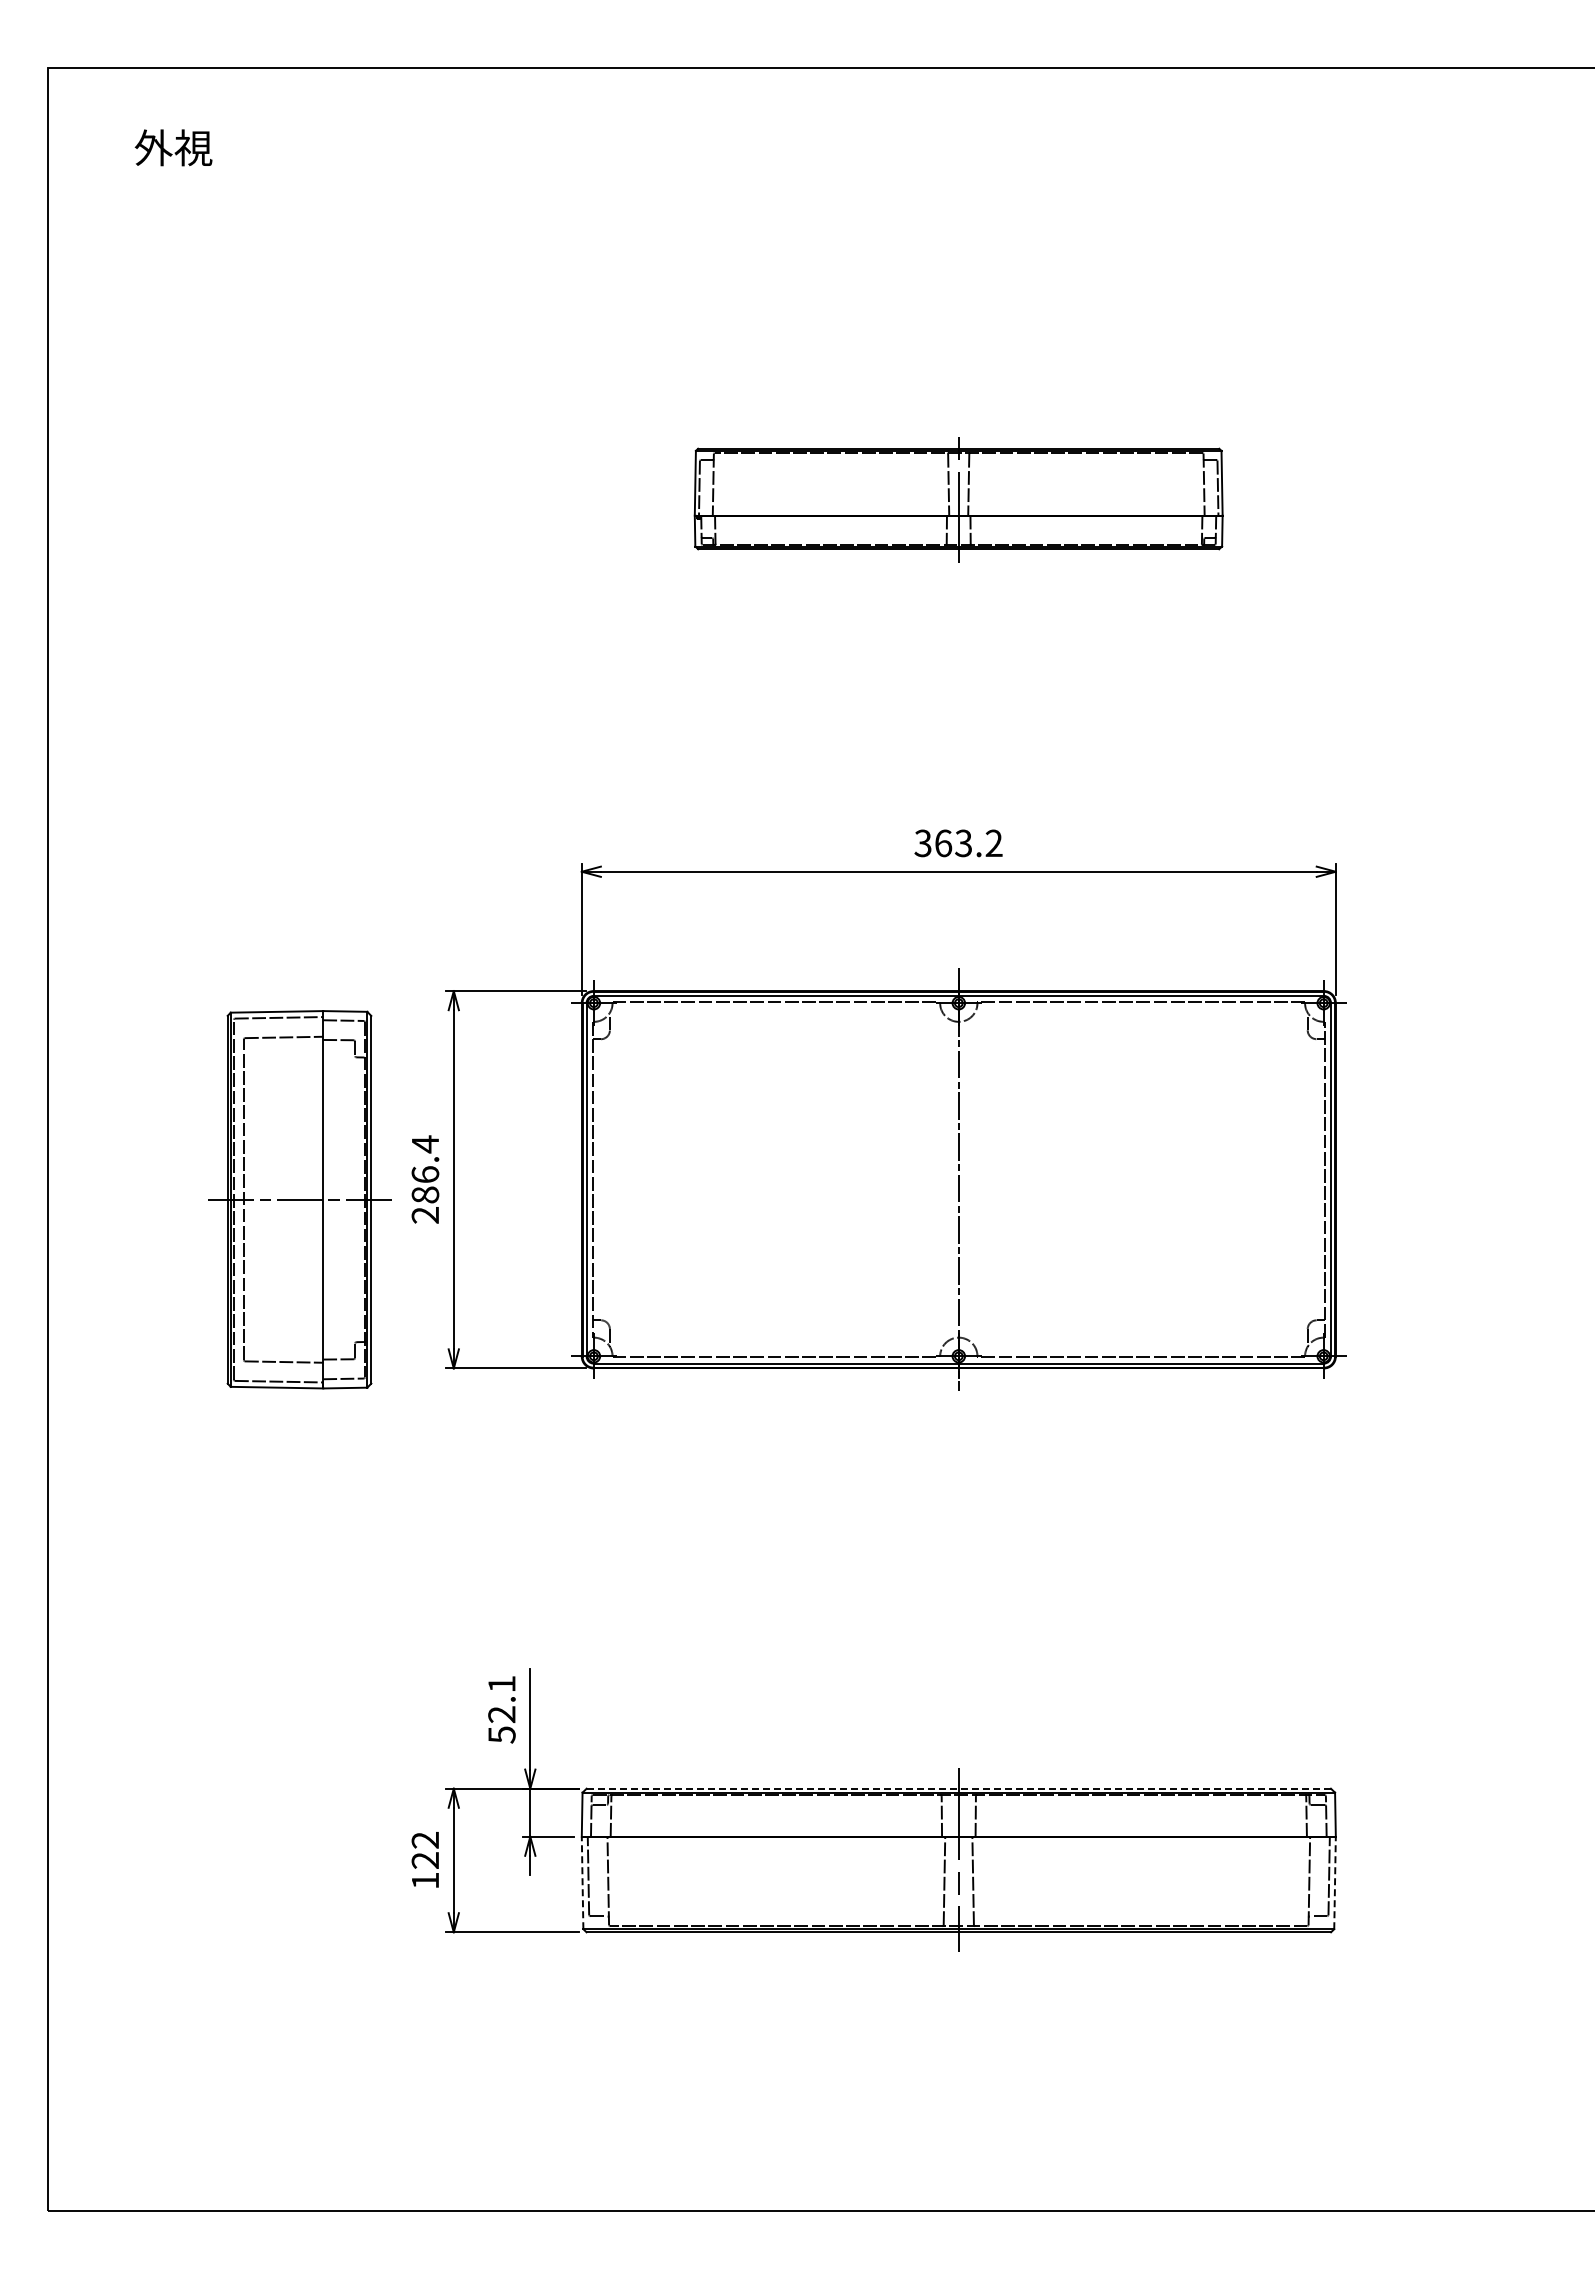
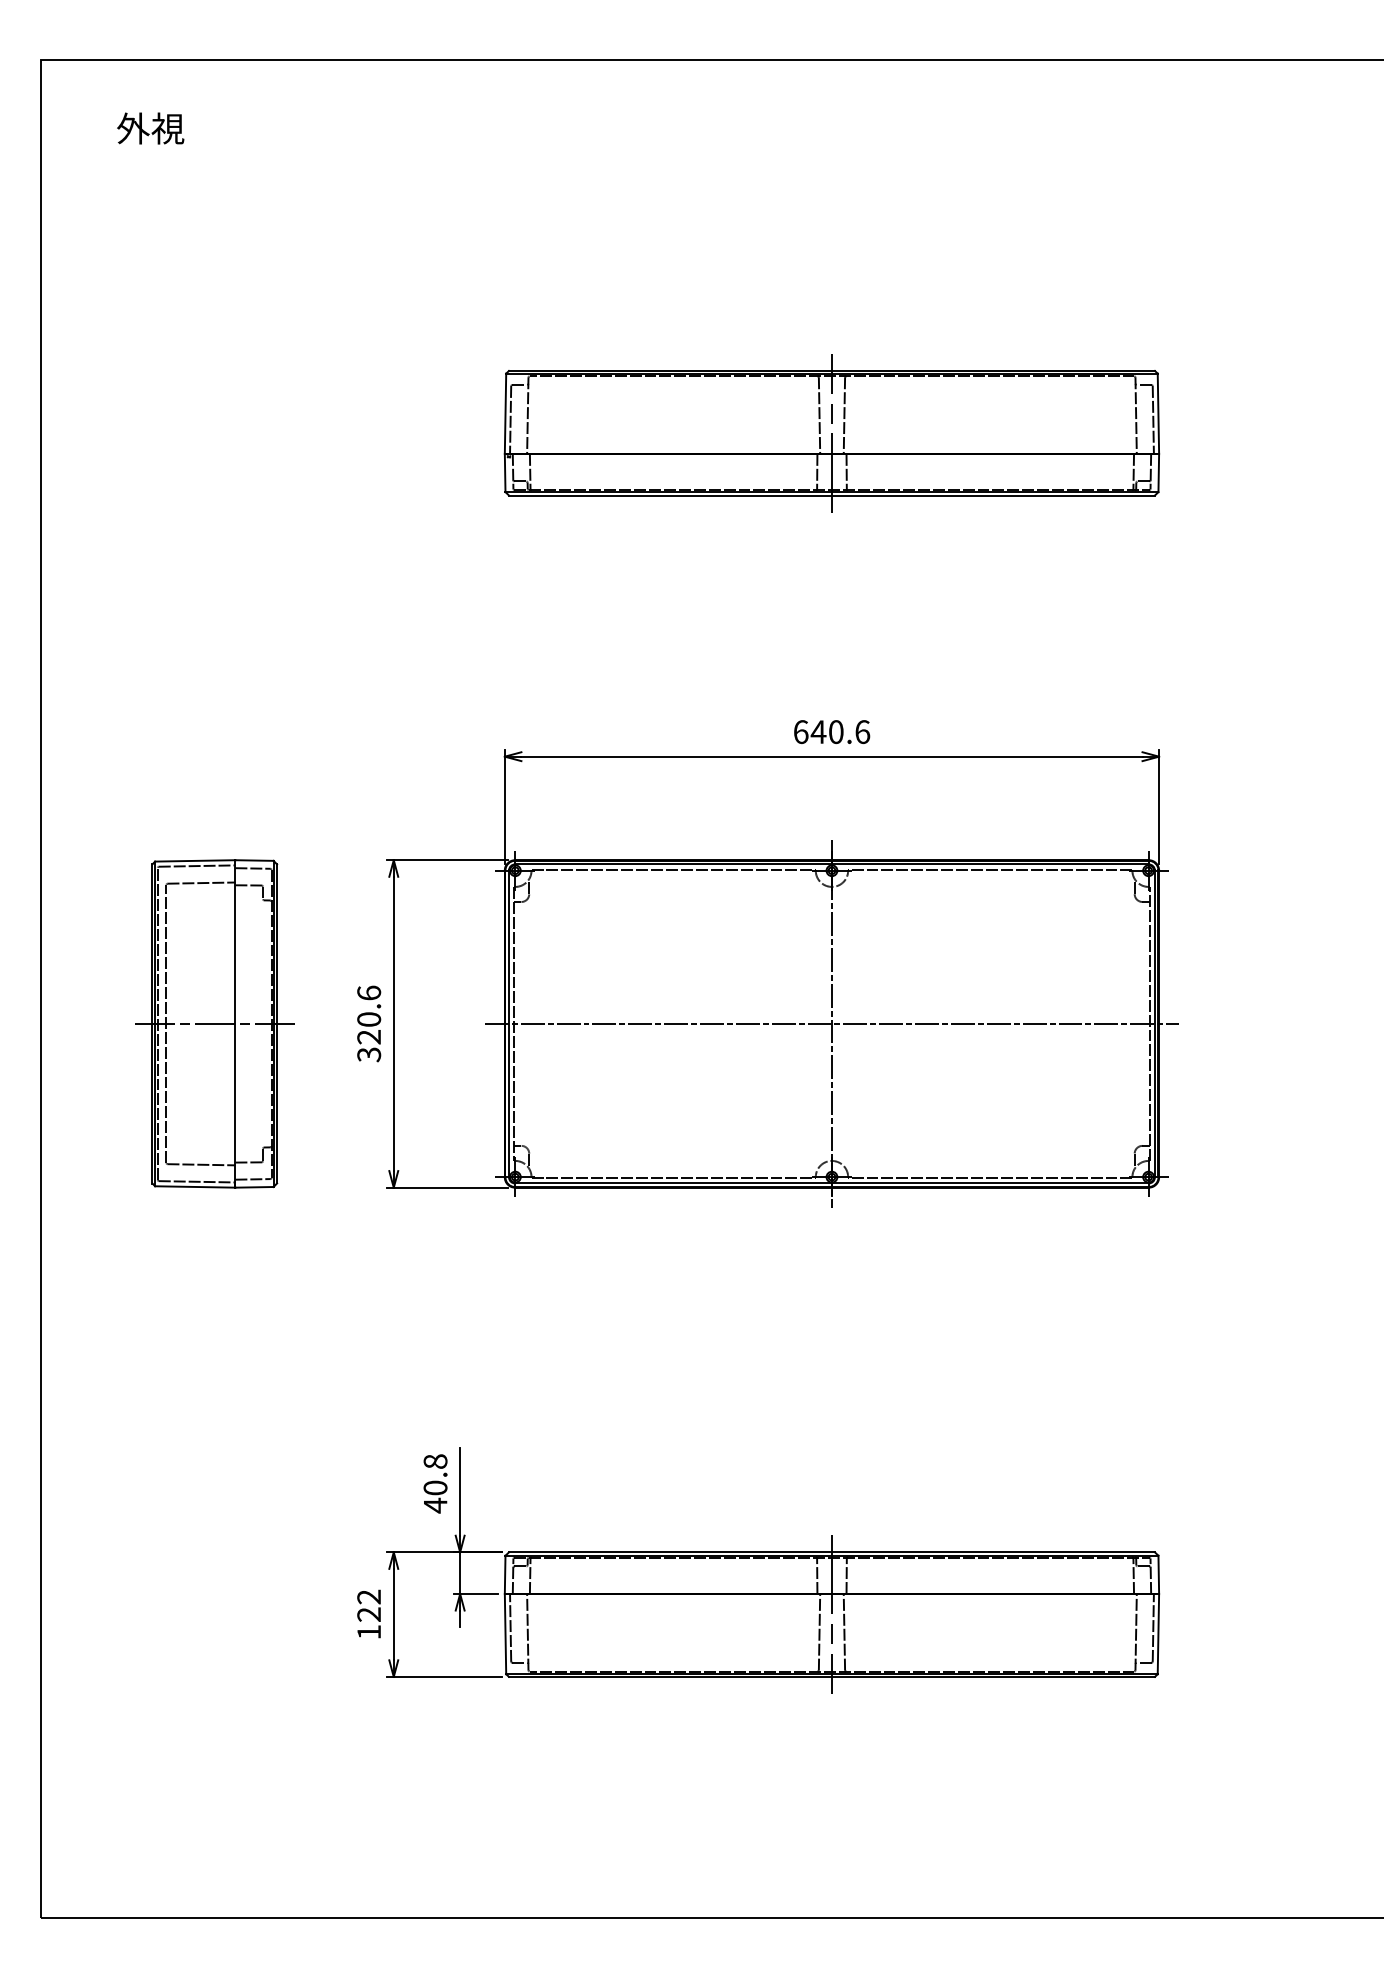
part: (958, 498) -> (831, 432), size x1.43
text: (958, 843) -> (831, 732), 363.2 -> 640.6
text: (425, 1179) -> (369, 1023), 286.4 -> 320.6
line: (958, 1179) -> (831, 1023), added
part: (299, 1199) -> (214, 1023), moved
text: (501, 1709) -> (435, 1483), 52.1 -> 40.8
line: (958, 1788) -> (831, 1552), dashed -> solid
line: (582, 1882) -> (505, 1633), dashed -> solid
line: (1335, 1882) -> (1158, 1633), dashed -> solid

